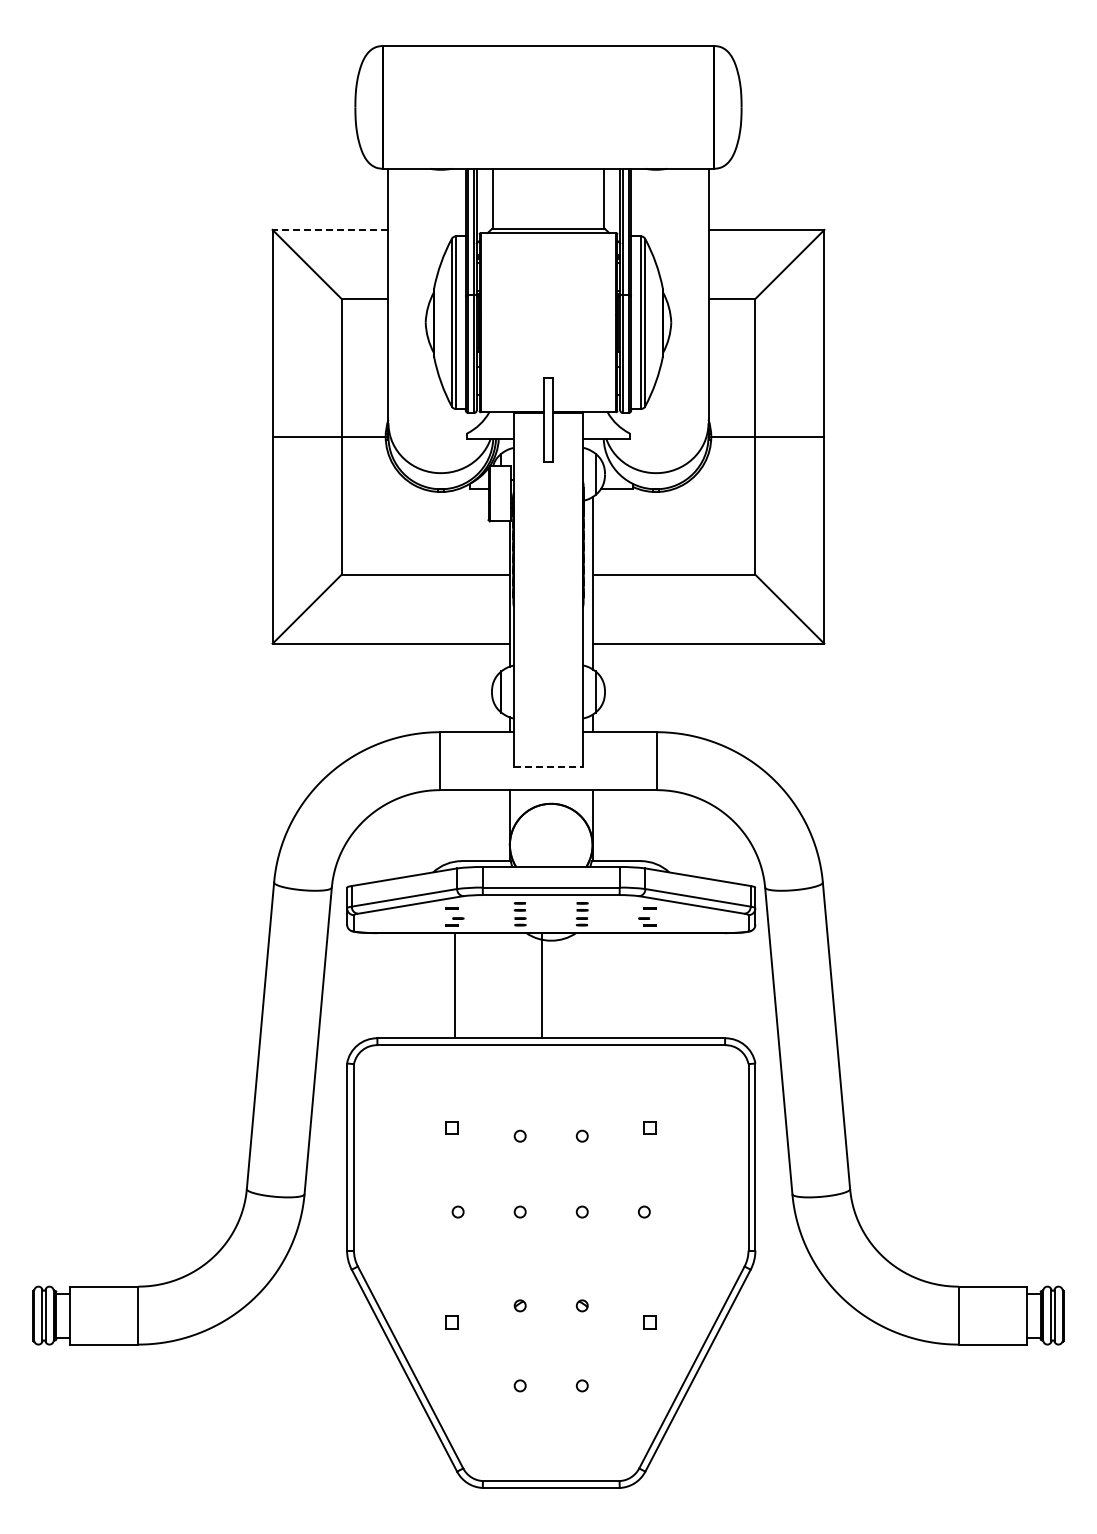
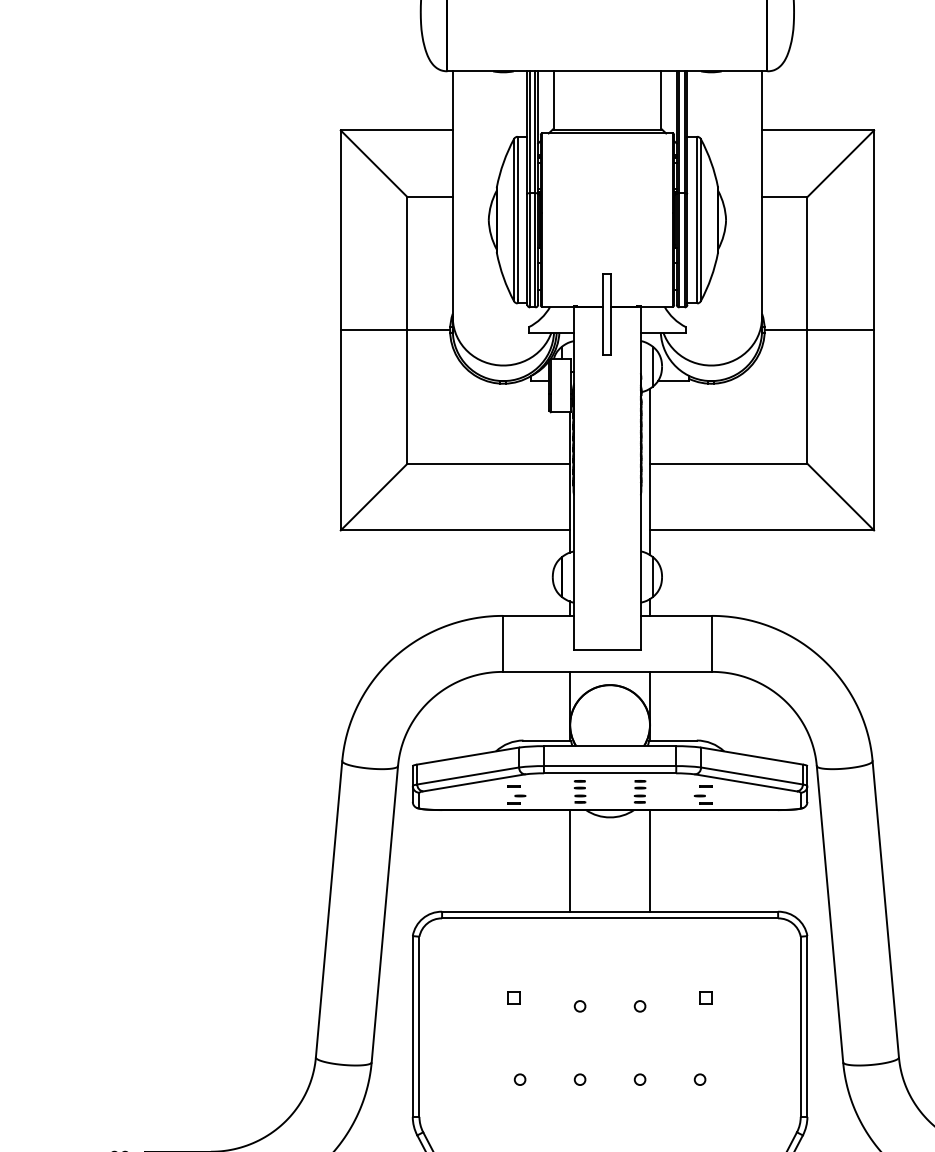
line: (330, 229) -> (396, 130), dashed -> solid
line: (549, 767) -> (608, 650), dashed -> solid
line: (454, 985) -> (569, 860), moved
line: (541, 985) -> (649, 860), moved

